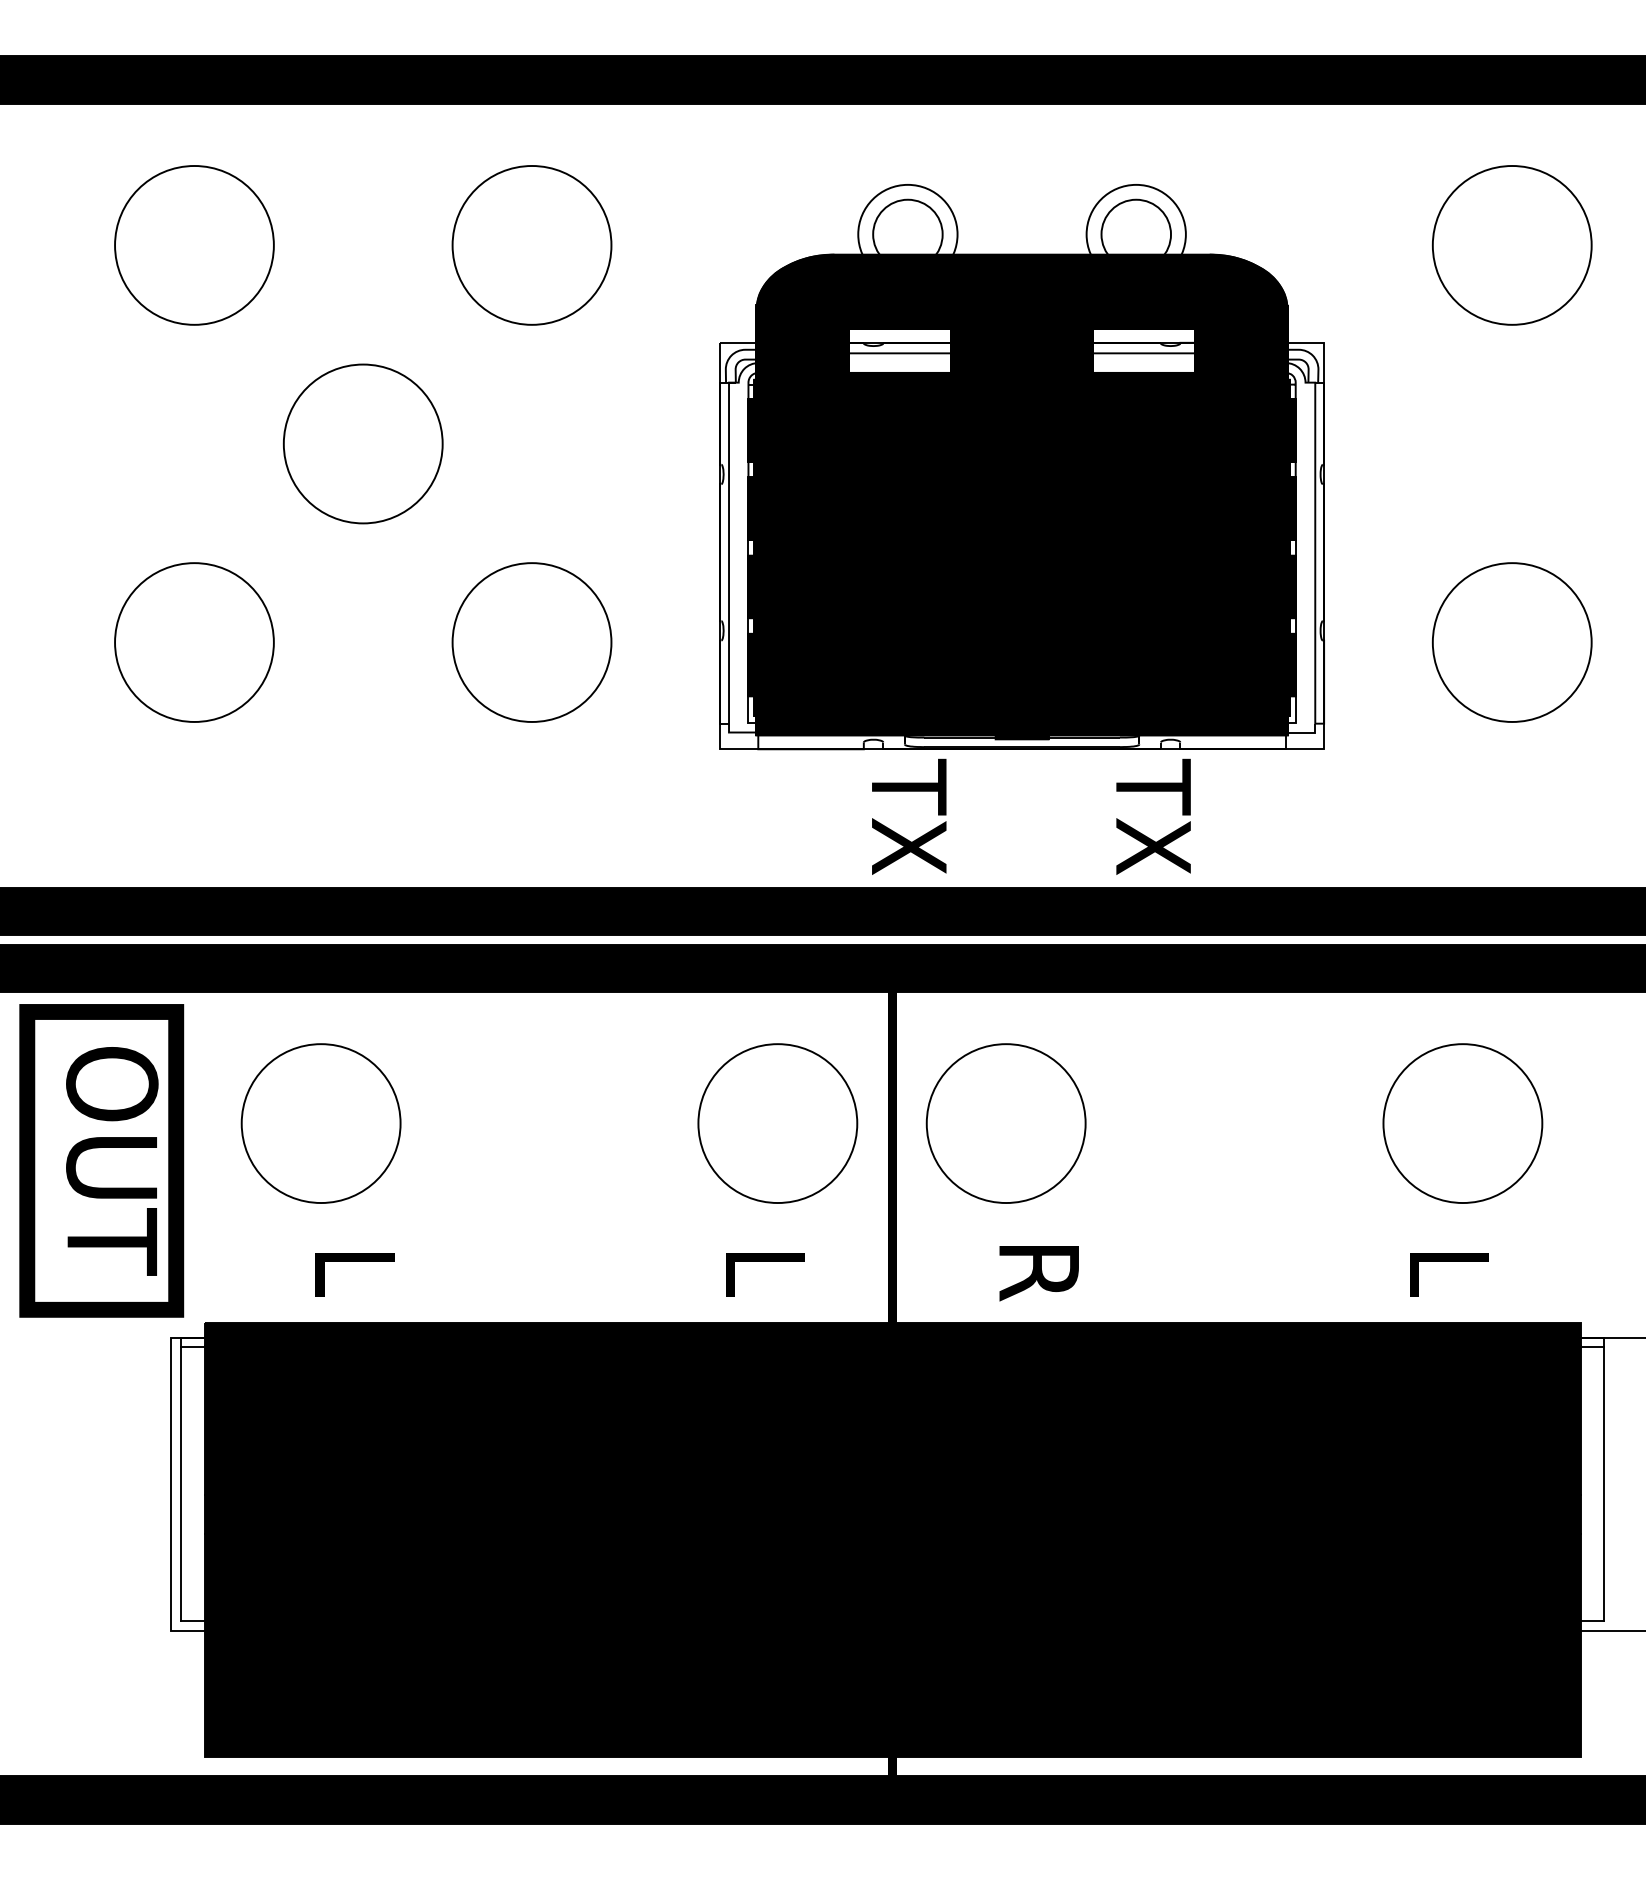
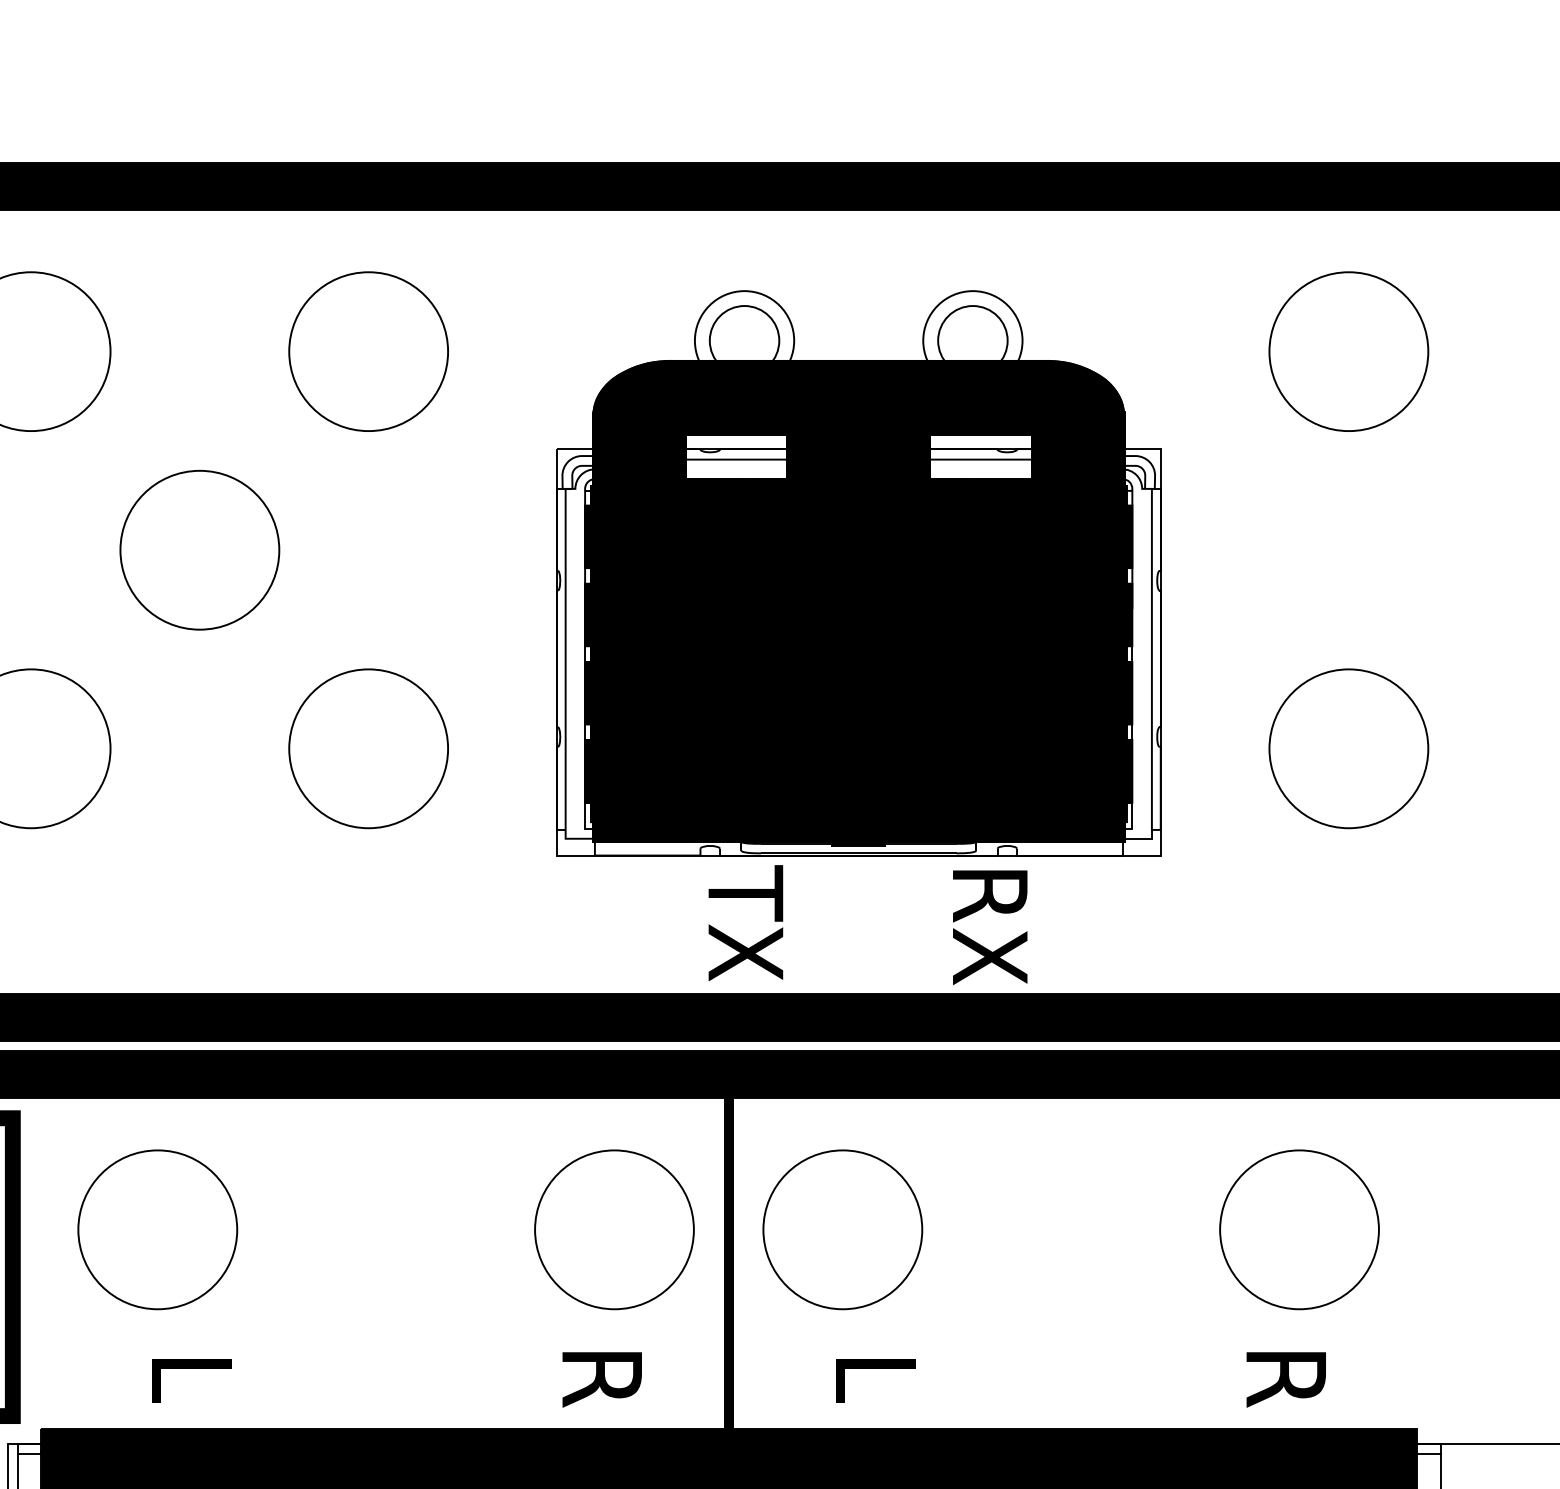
text: (1153, 818) -> (990, 924), TX -> RX
text: (765, 1273) -> (602, 1379), L -> R
text: (1038, 1273) -> (875, 1379), R -> L
text: (1449, 1273) -> (1286, 1379), L -> R

